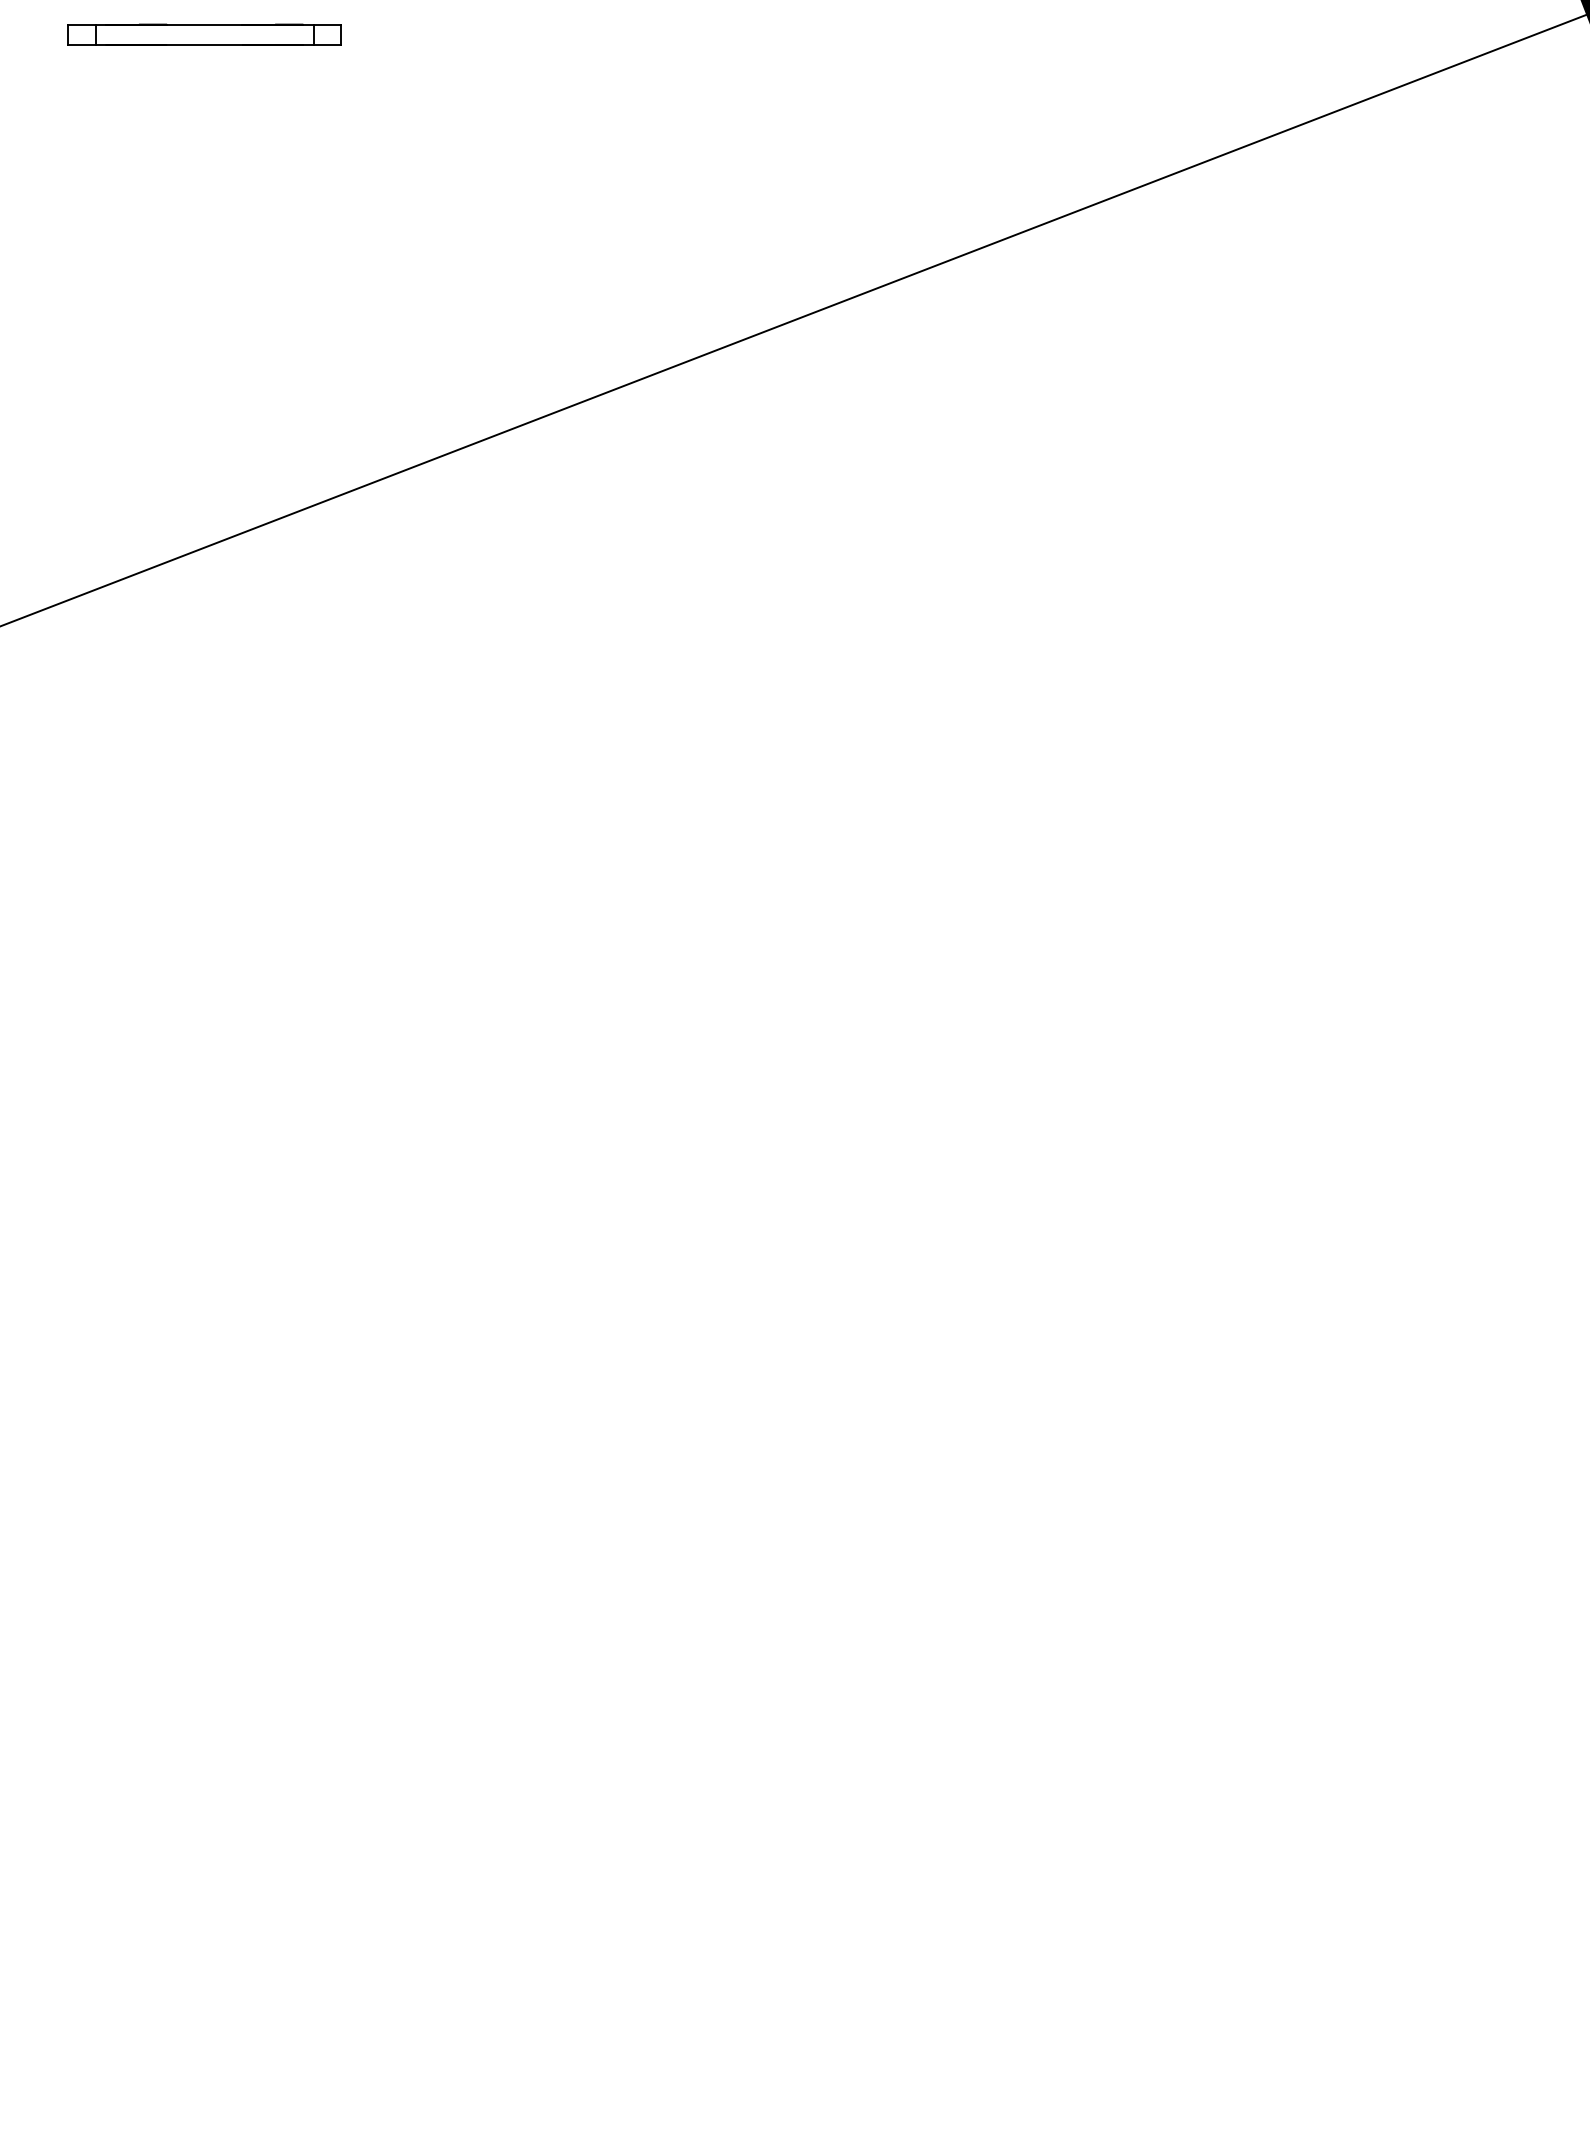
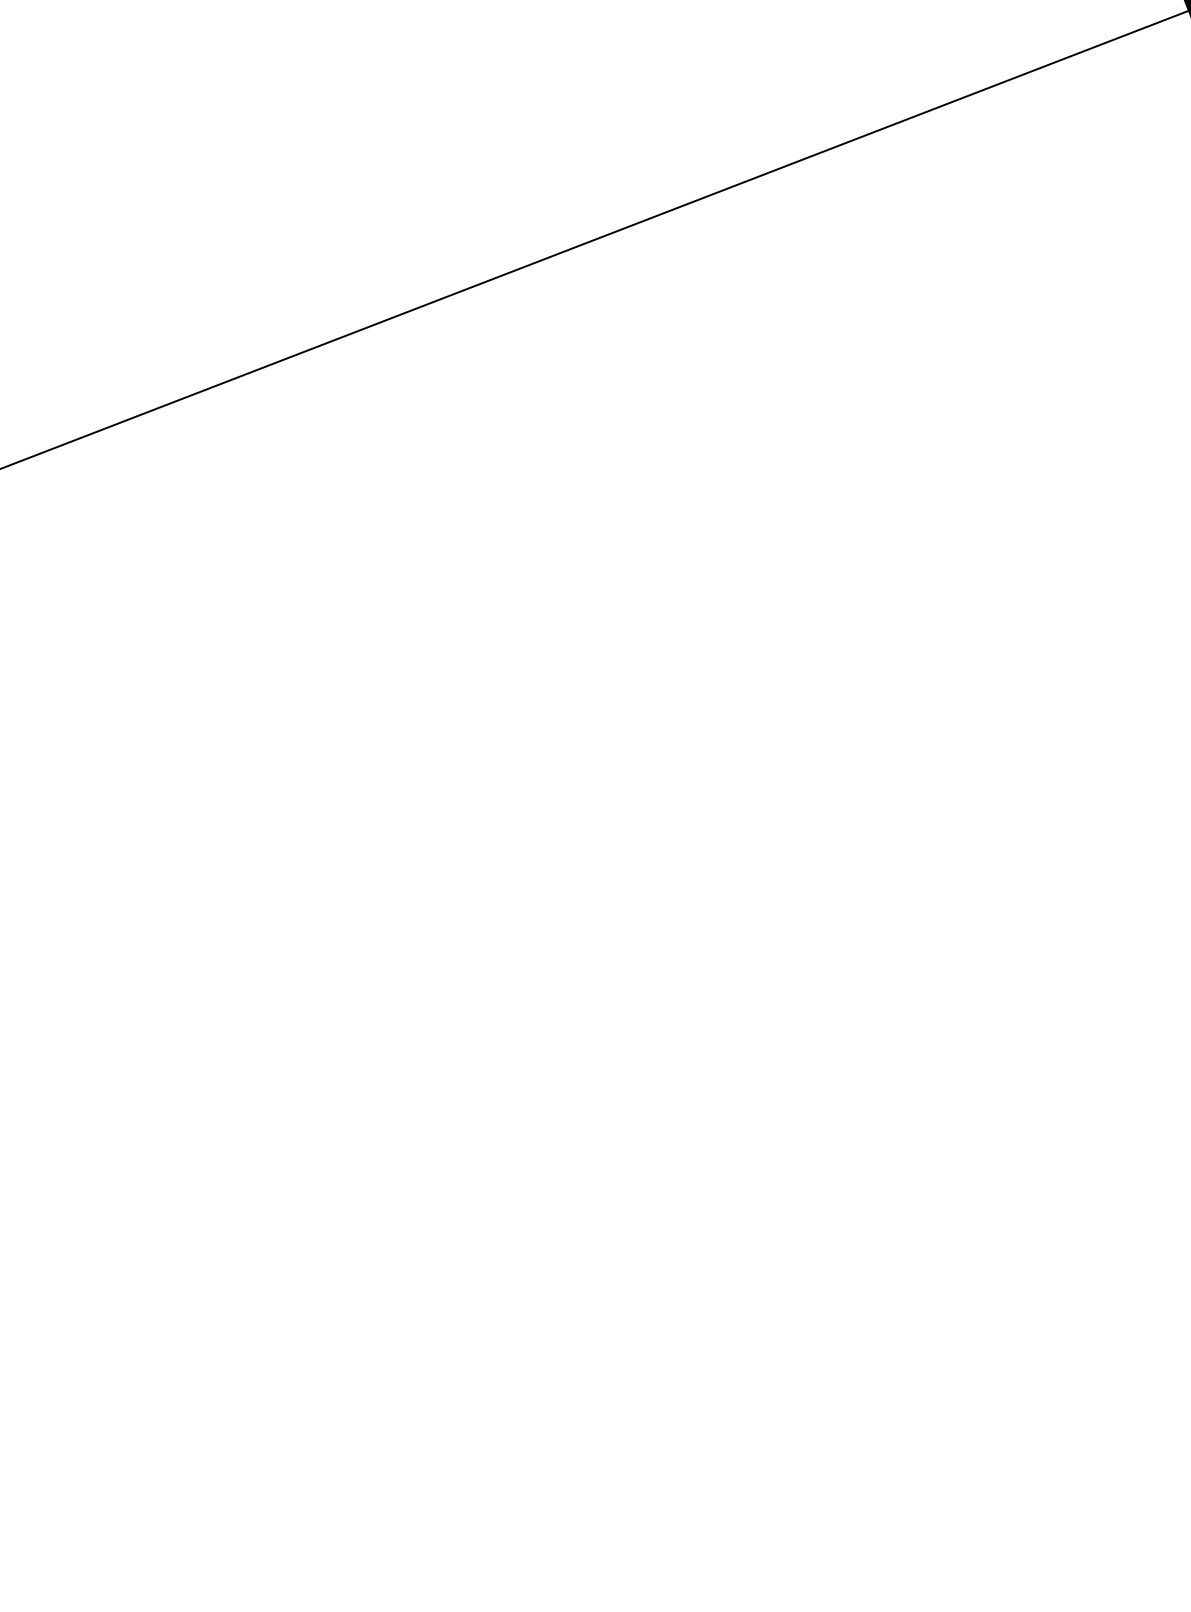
part: (204, 34) -> (153, 25), removed

